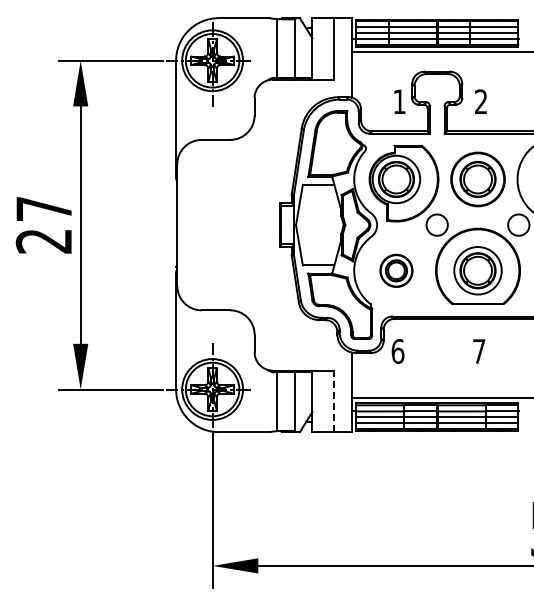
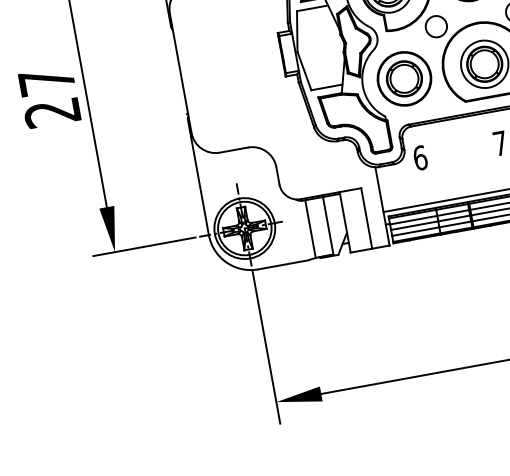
part: (396, 270) -> (404, 78), size x1.67
line: (334, 401) -> (366, 218), dashed -> solid

